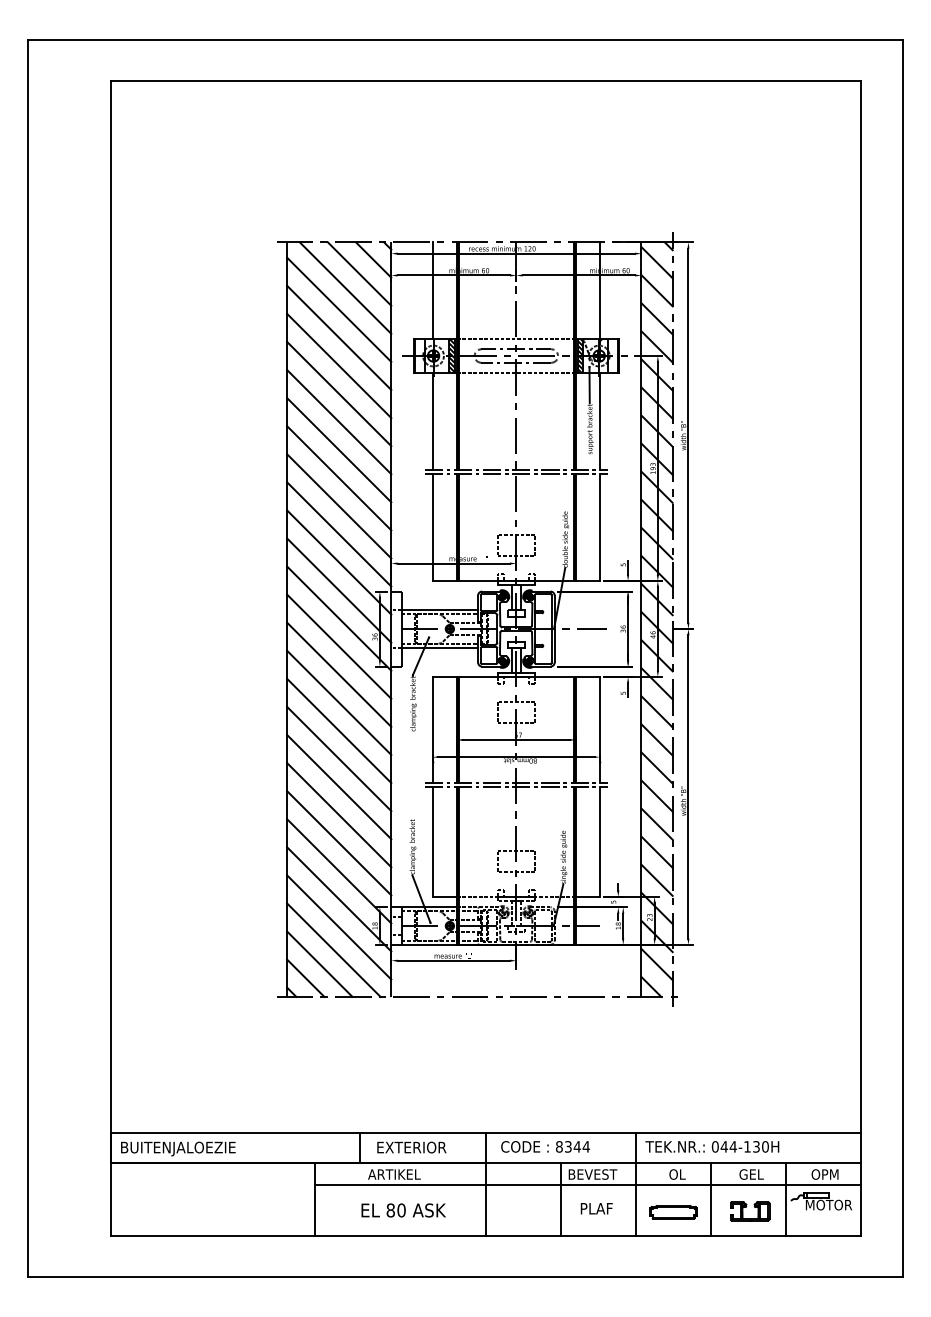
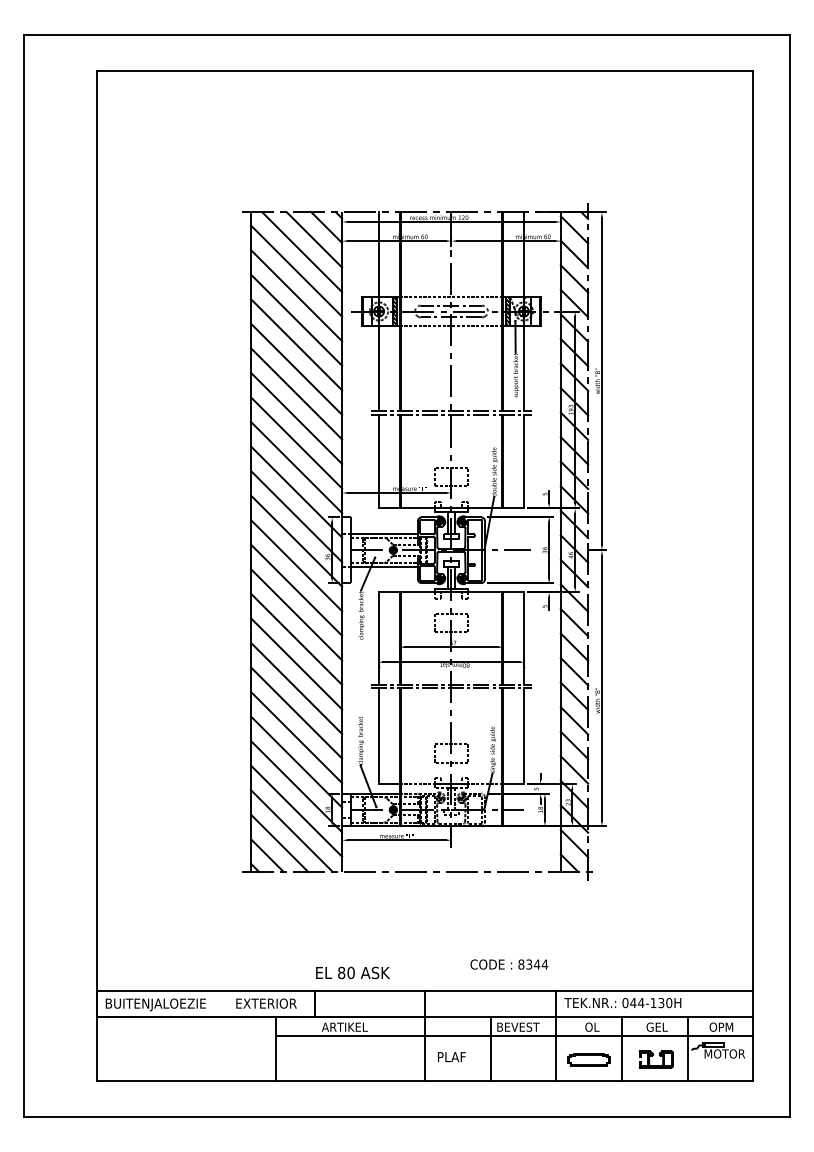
text: (545, 1146) -> (509, 964), moved
text: (411, 1147) -> (266, 1003), moved
text: (596, 1208) -> (451, 1056), moved
text: (403, 1210) -> (352, 972), moved

